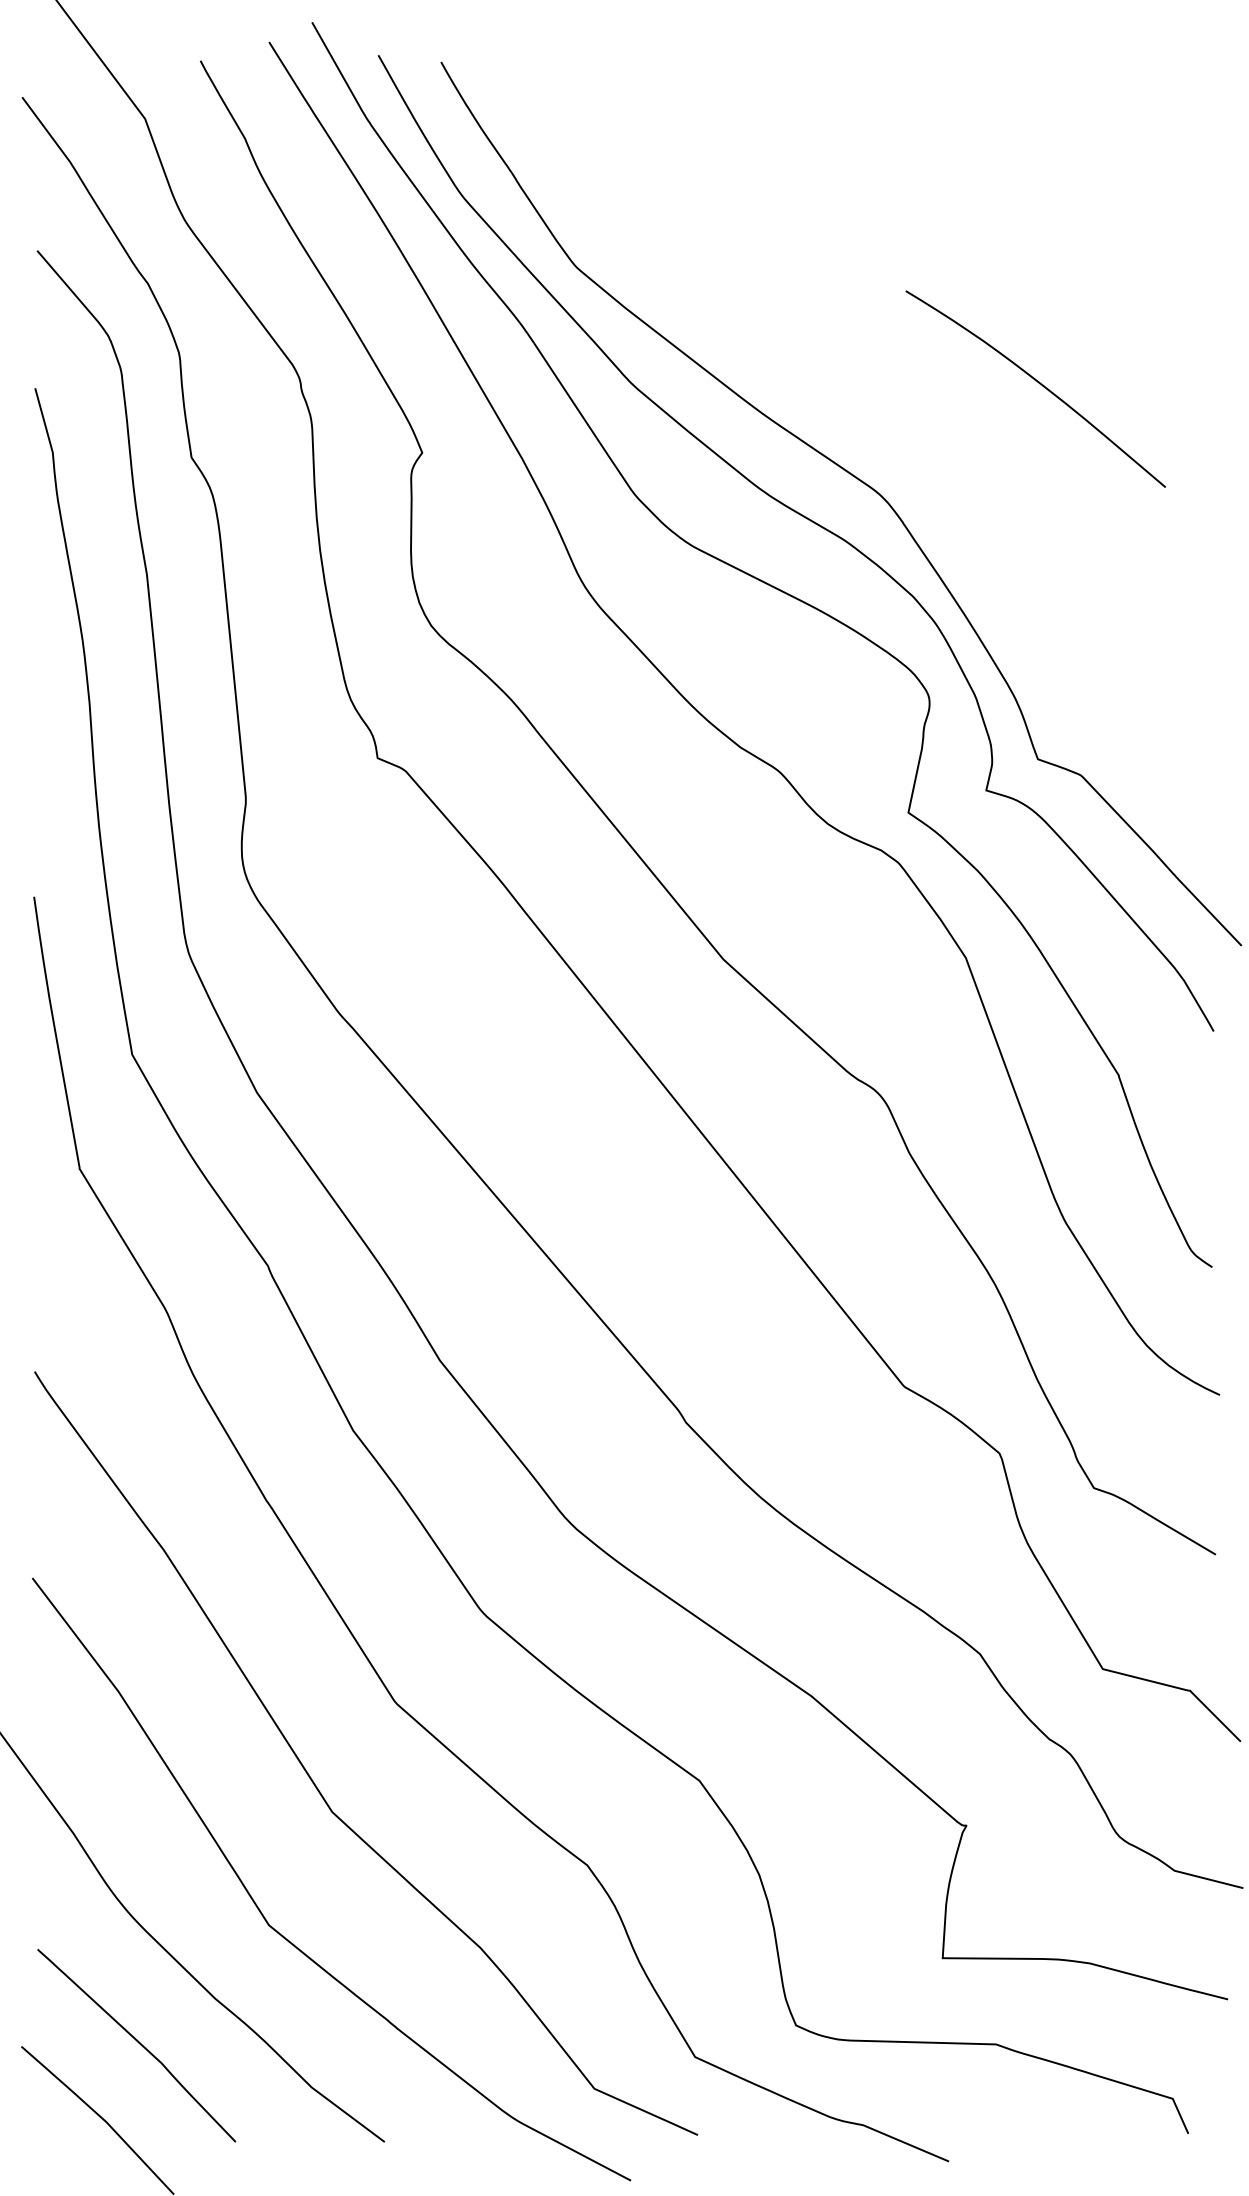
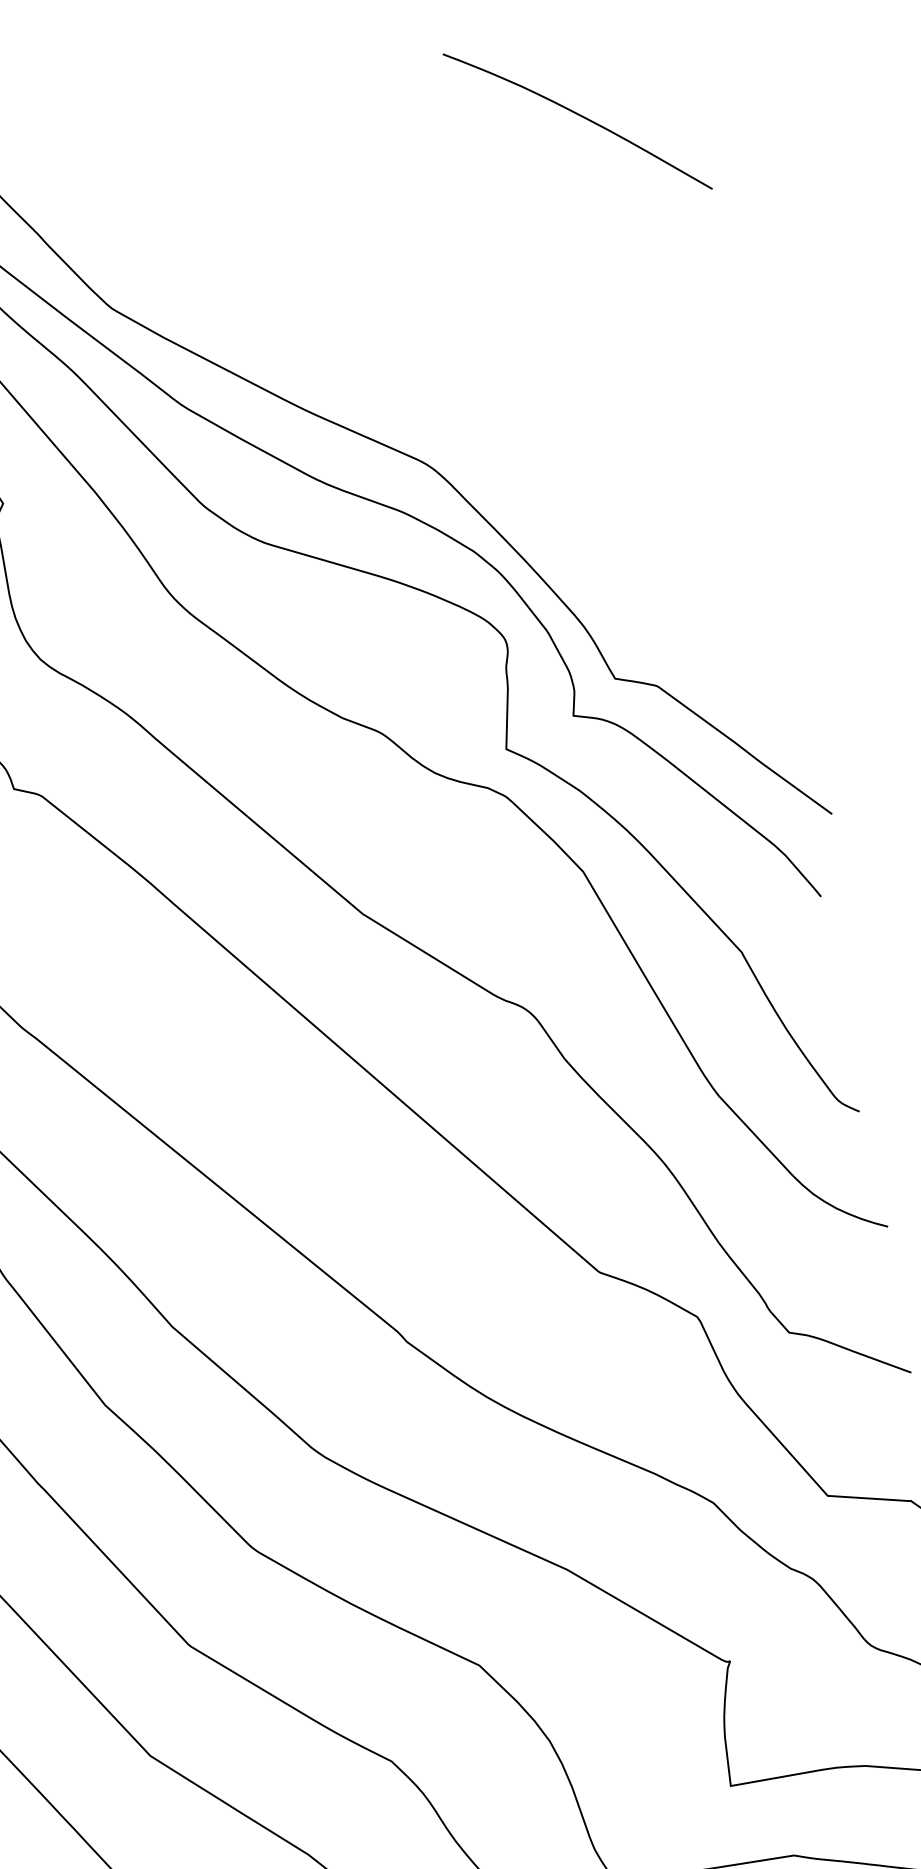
curve: (1039, 384) -> (580, 116), moved

